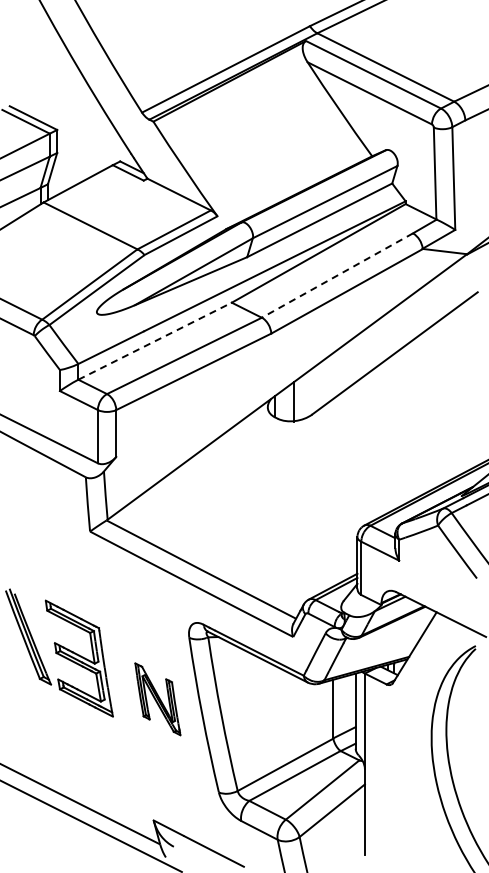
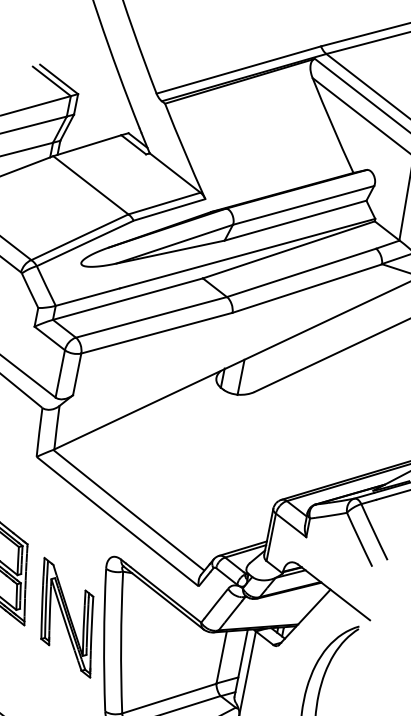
line: (337, 275) -> (301, 272), dashed -> solid
line: (155, 341) -> (128, 299), dashed -> solid
part: (157, 699) -> (67, 618), size x1.67

